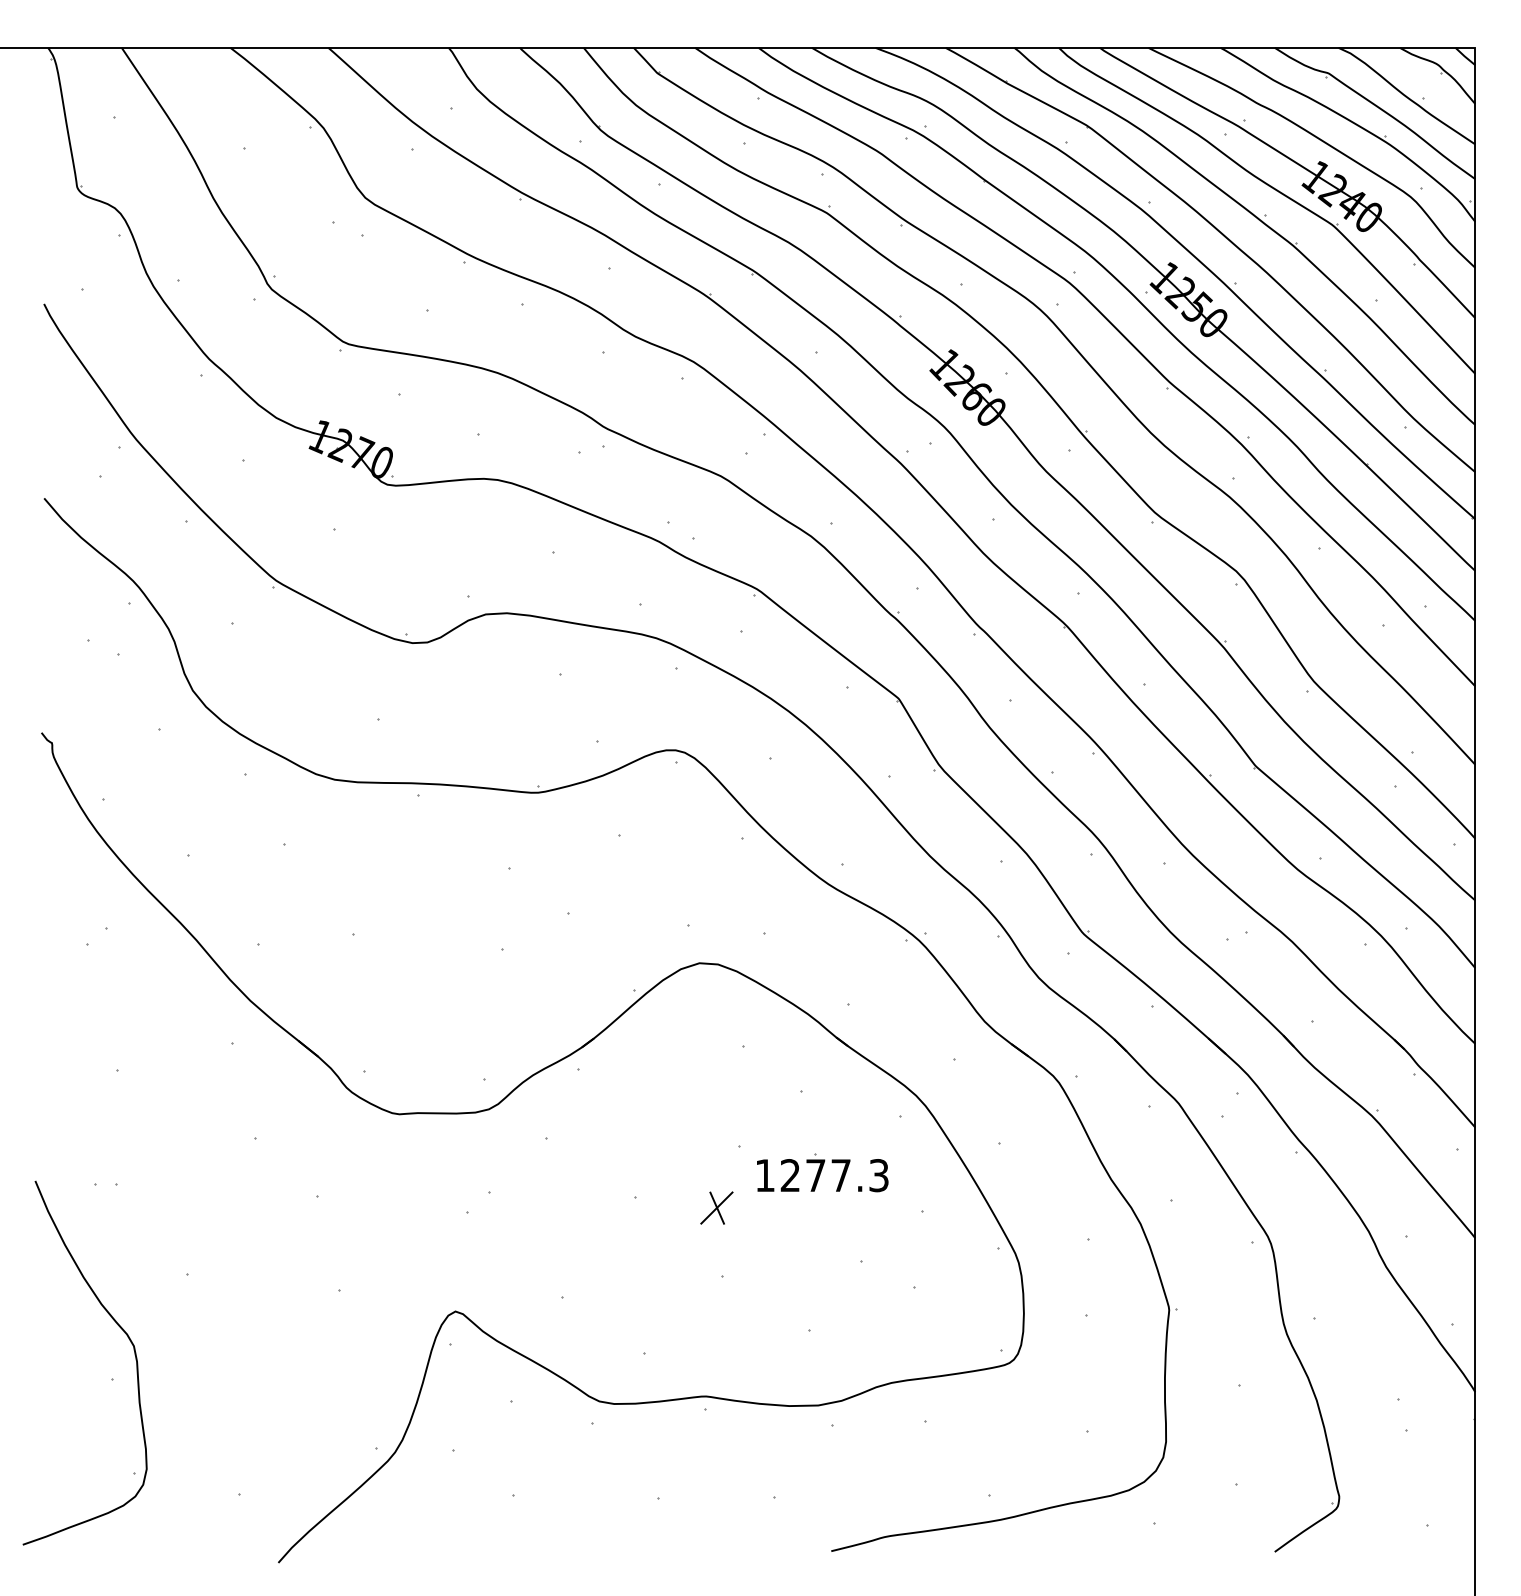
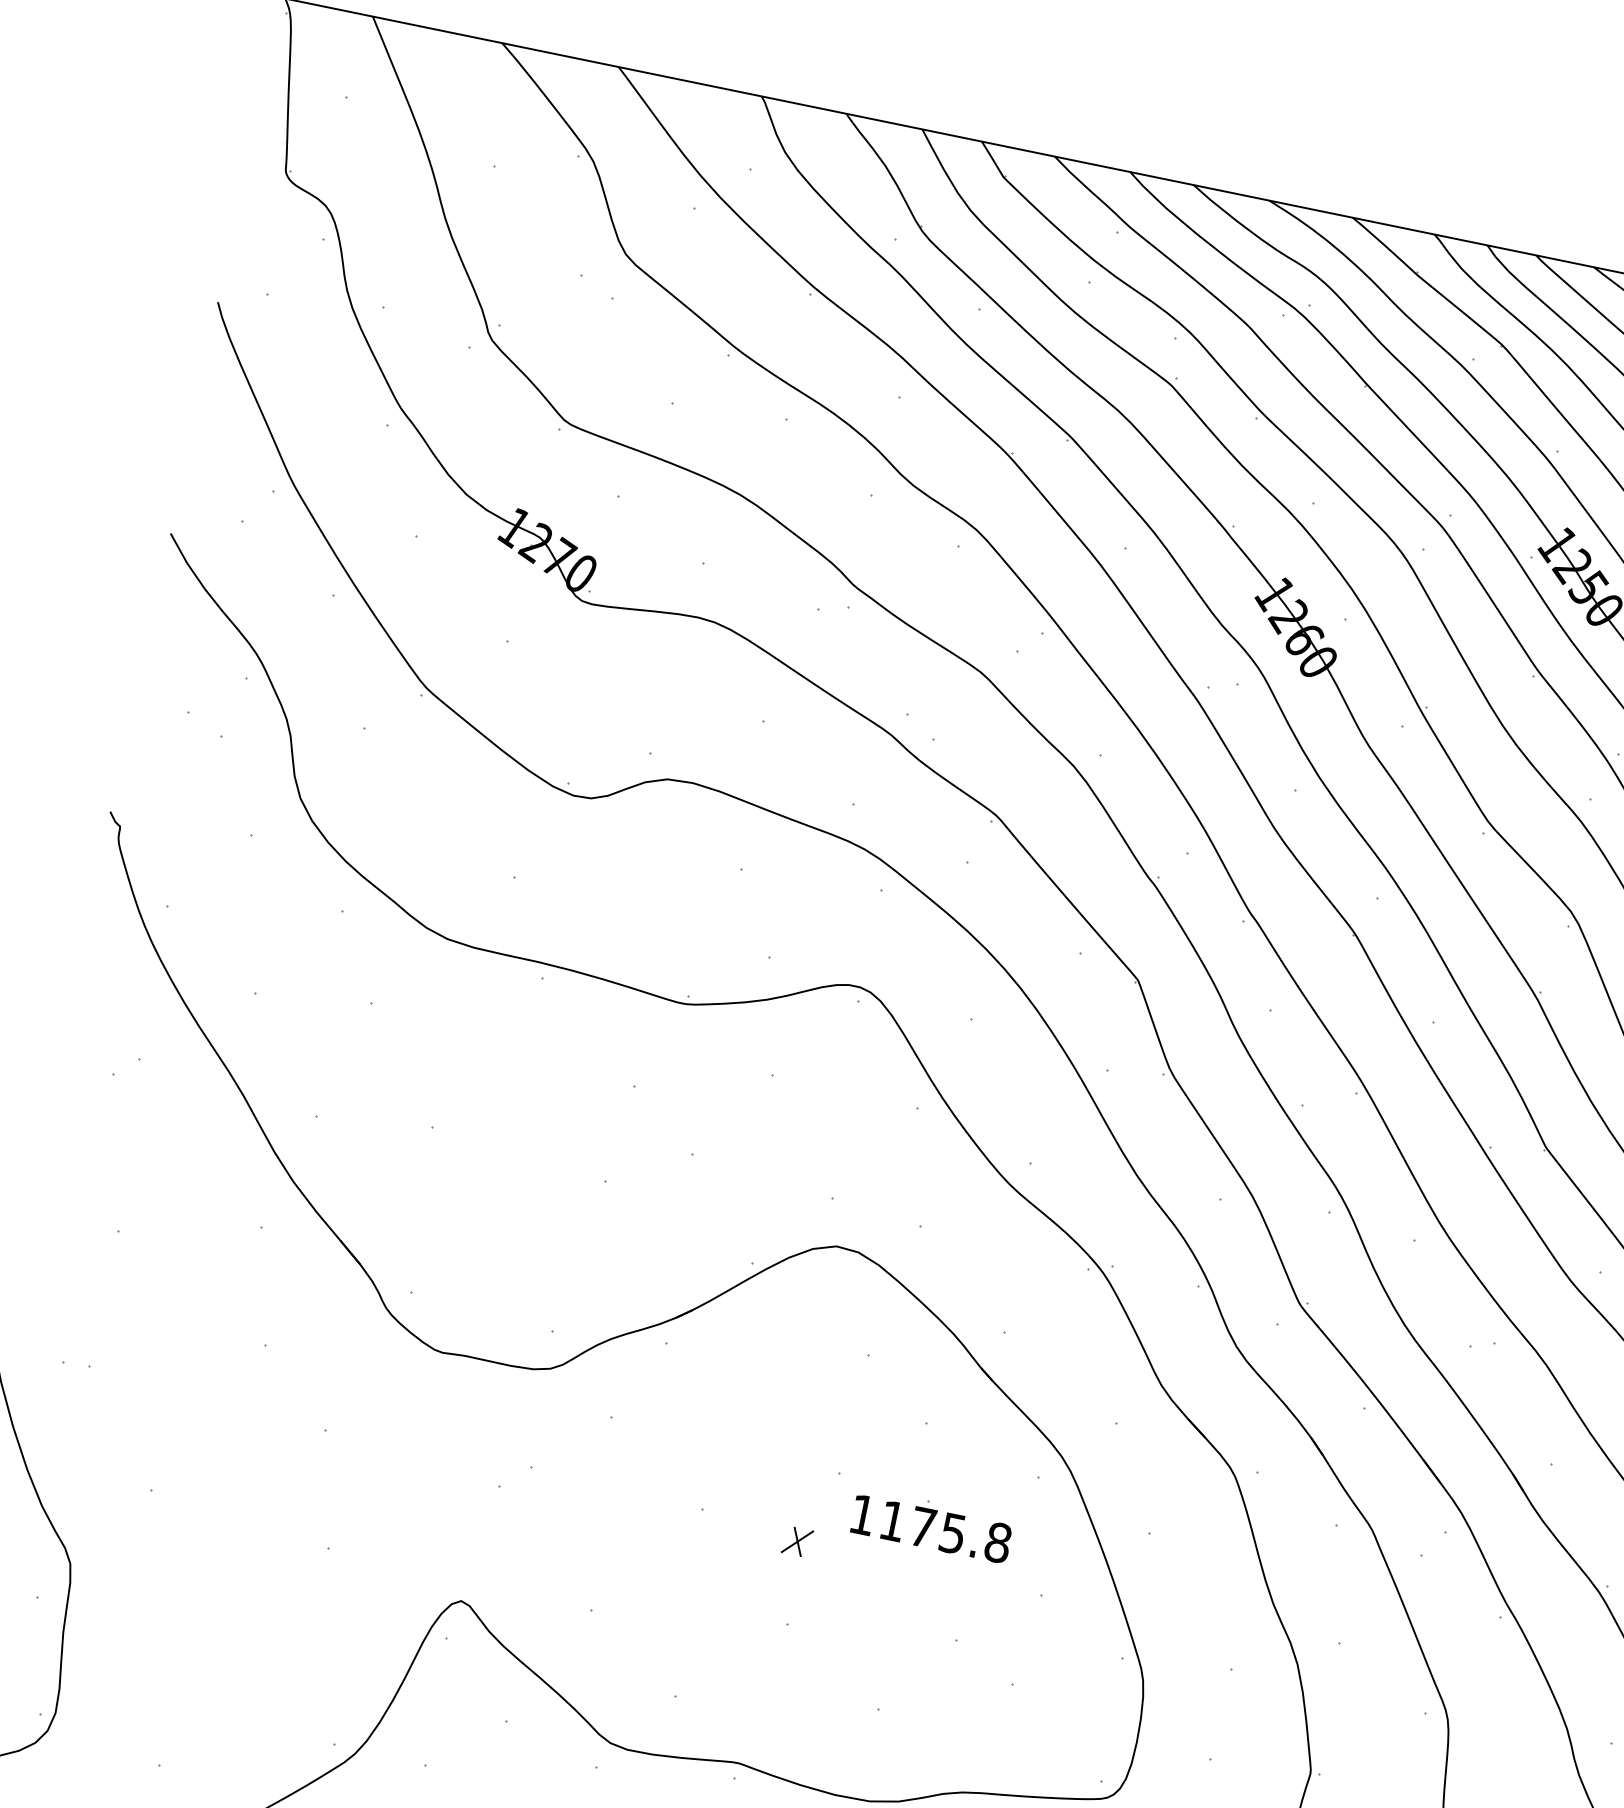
text: (834, 1175) -> (945, 1531), 1277.3 -> 1175.8
part: (716, 1207) -> (797, 1541), size x0.7

